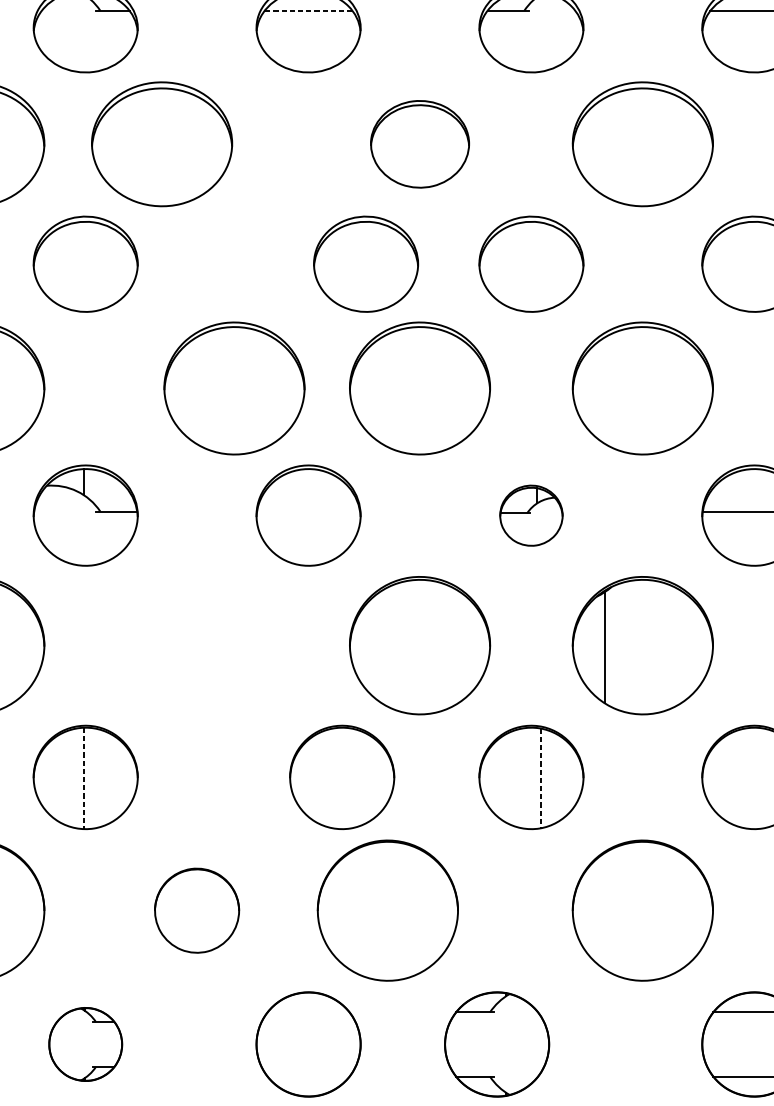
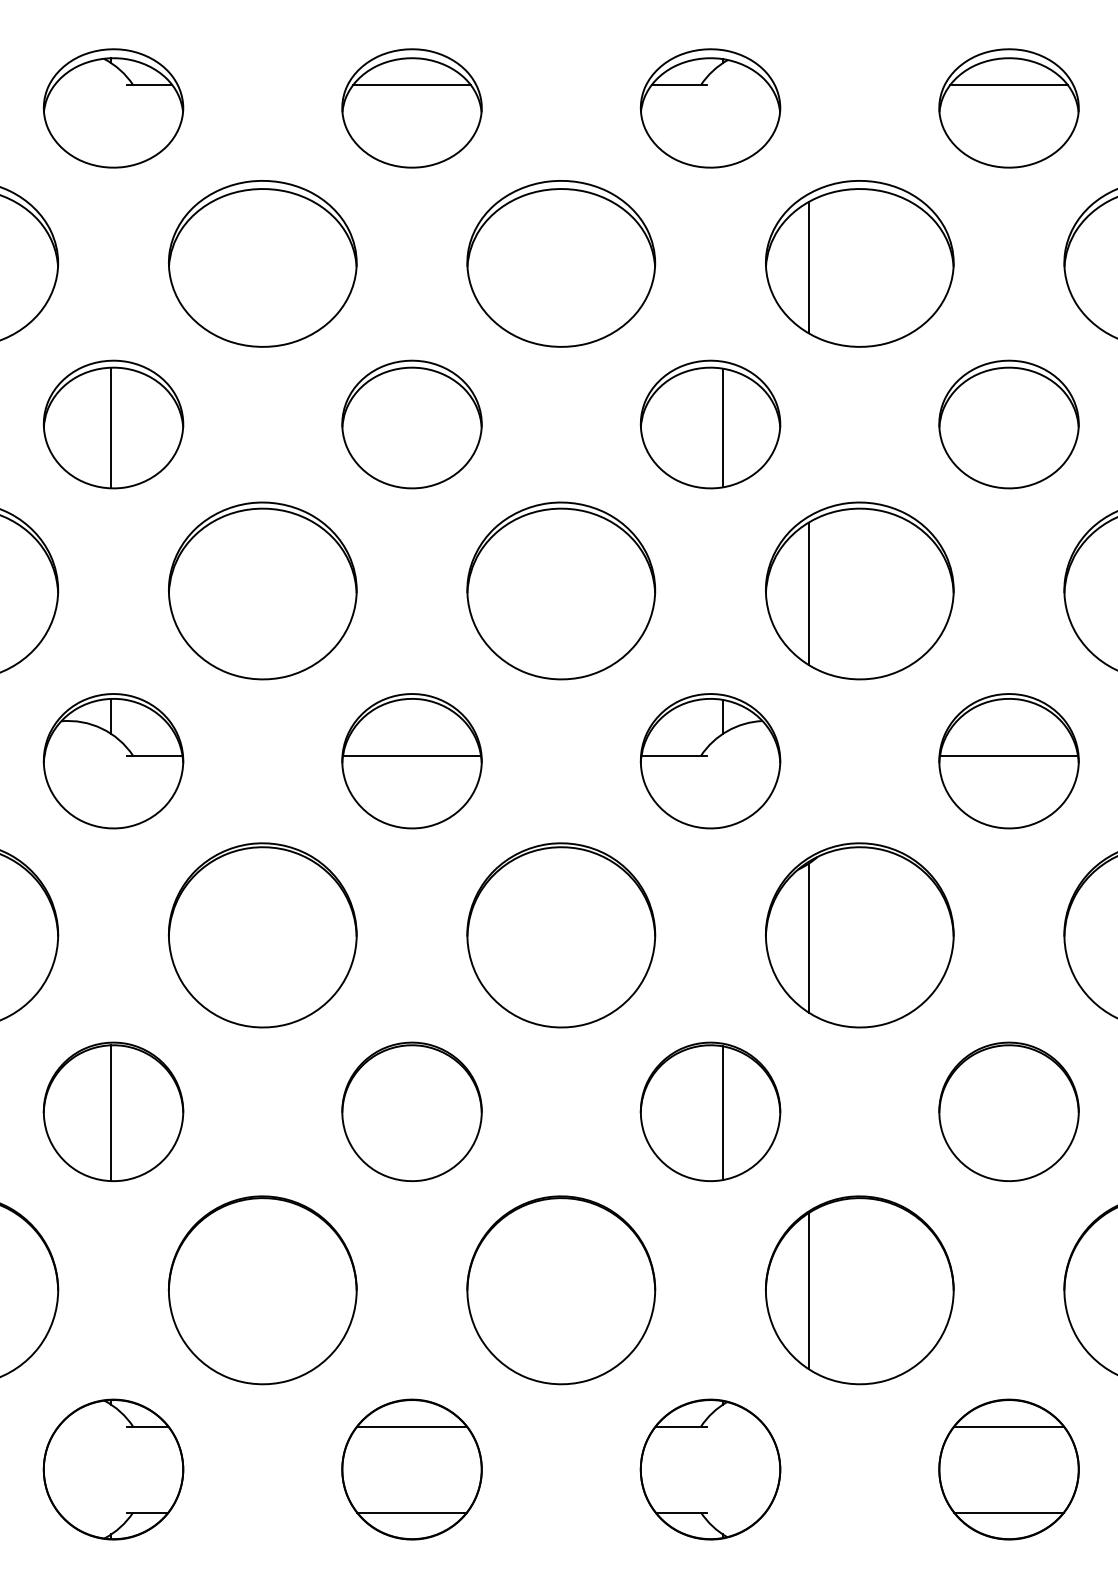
line: (308, 11) -> (412, 85), dashed -> solid
part: (161, 144) -> (262, 263), moved
part: (420, 144) -> (561, 263), size x1.43
line: (604, 147) -> (808, 267), added
part: (365, 264) -> (411, 424), moved
line: (84, 266) -> (111, 427), added
line: (540, 266) -> (722, 427), added
part: (234, 388) -> (262, 590), moved
line: (604, 390) -> (808, 593), added
line: (308, 511) -> (411, 755), added
part: (531, 515) -> (710, 761), size x1.67
part: (196, 645) -> (262, 935), added
part: (341, 777) -> (411, 1111), moved
line: (84, 778) -> (111, 1113), dashed -> solid
line: (540, 778) -> (722, 1113), dashed -> solid
part: (196, 910) -> (262, 1290), size x1.67
part: (388, 910) -> (561, 1290), moved
line: (604, 911) -> (808, 1291), added
line: (308, 1012) -> (411, 1426), added
part: (85, 1044) -> (113, 1469), size x1.43
part: (497, 1044) -> (710, 1469), moved
line: (308, 1076) -> (411, 1512), added

